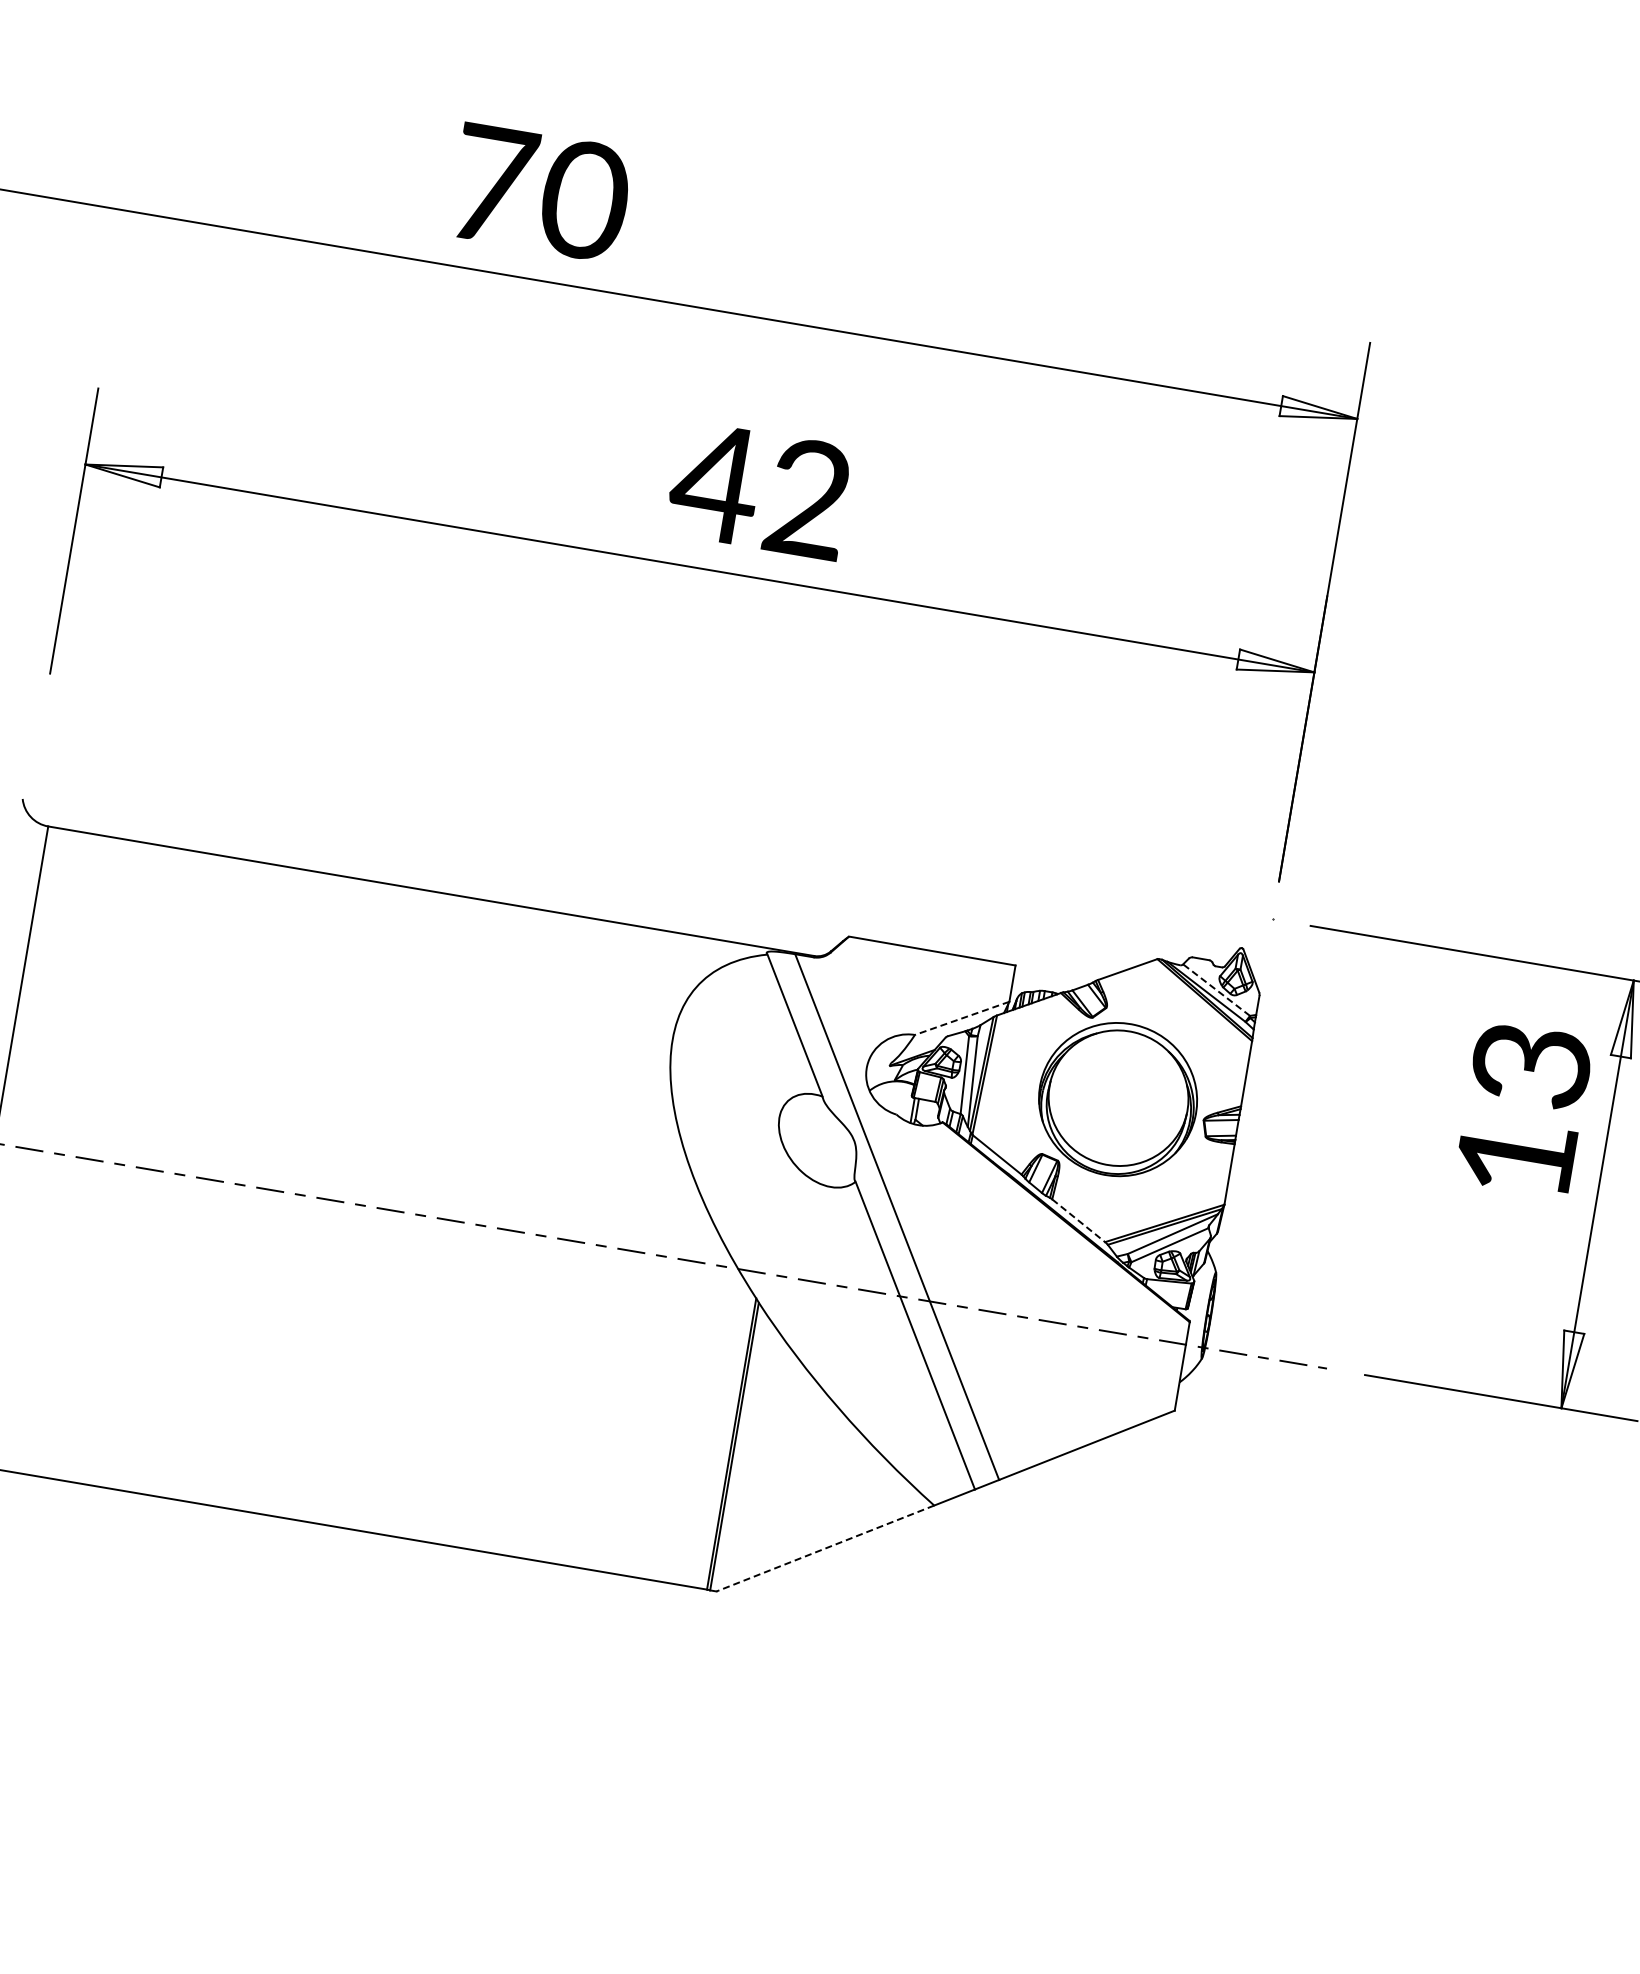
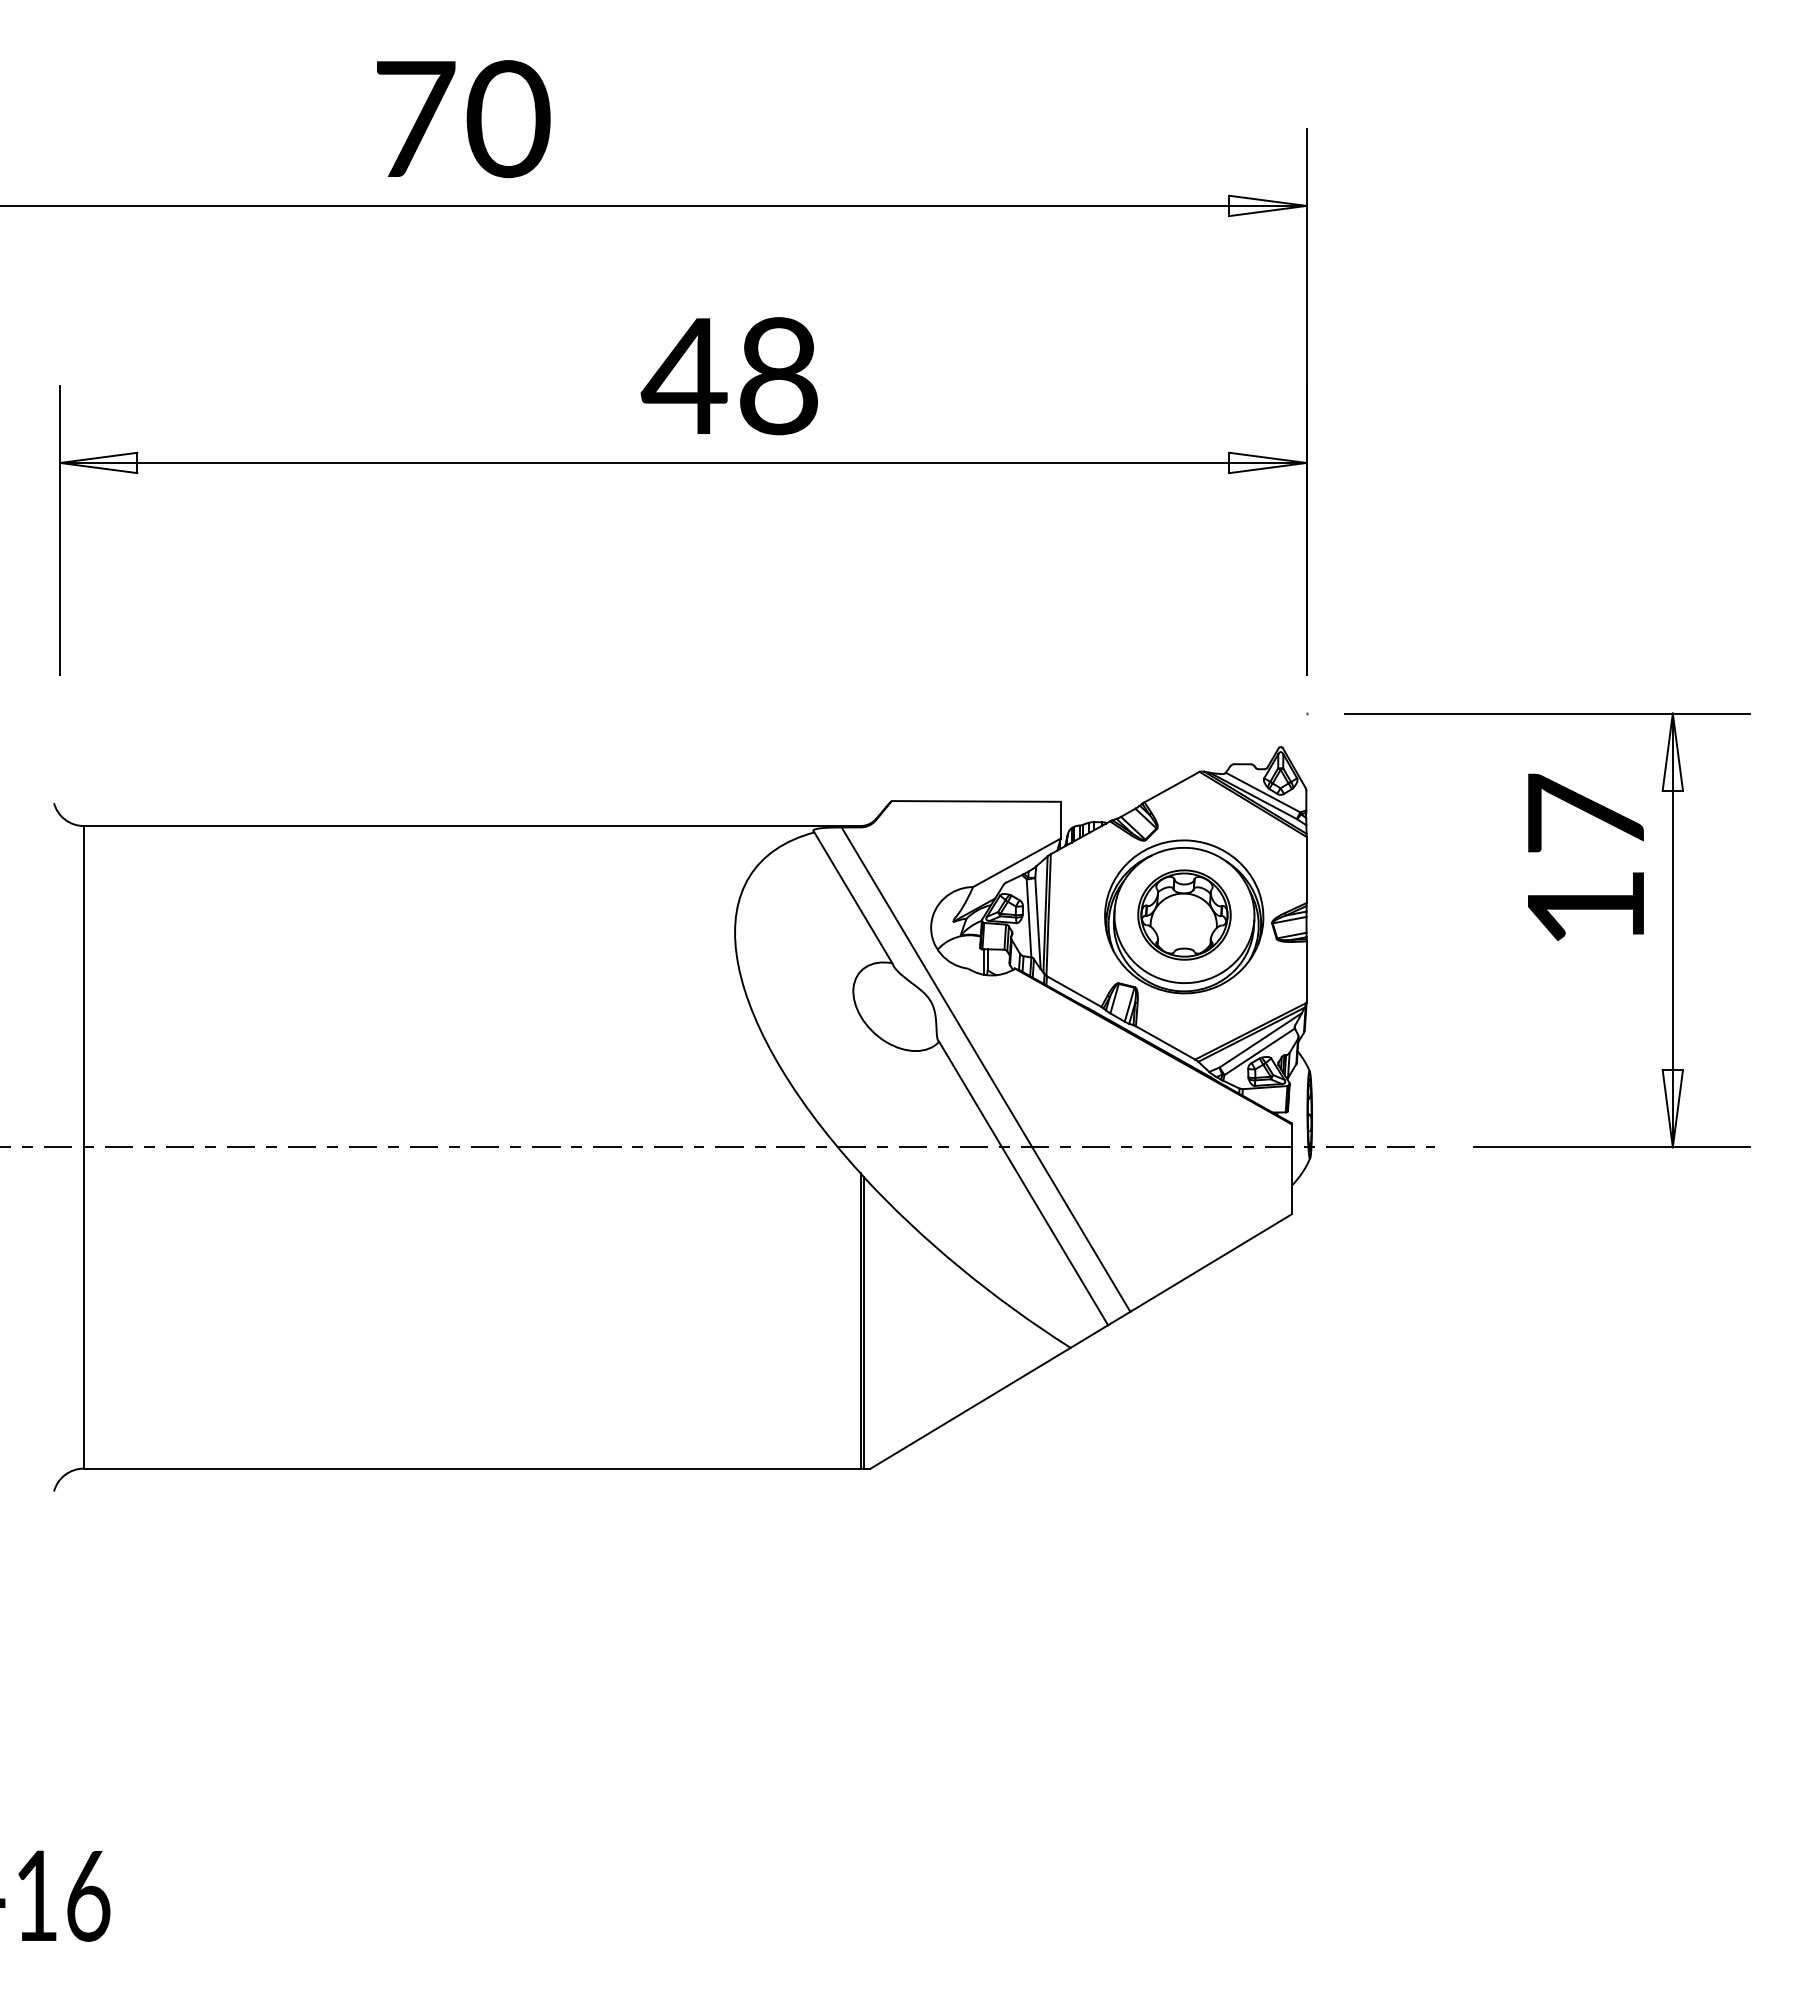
text: (808, 499) -> (778, 376), 42 -> 48
line: (1216, 989) -> (1262, 792), dashed -> solid
line: (961, 1018) -> (1016, 863), dashed -> solid
text: (1531, 1064) -> (1586, 813), 13 -> 17
part: (1118, 1097) -> (1184, 914), added
line: (1078, 1220) -> (1165, 1042), dashed -> solid
line: (825, 1548) -> (970, 1408), dashed -> solid

